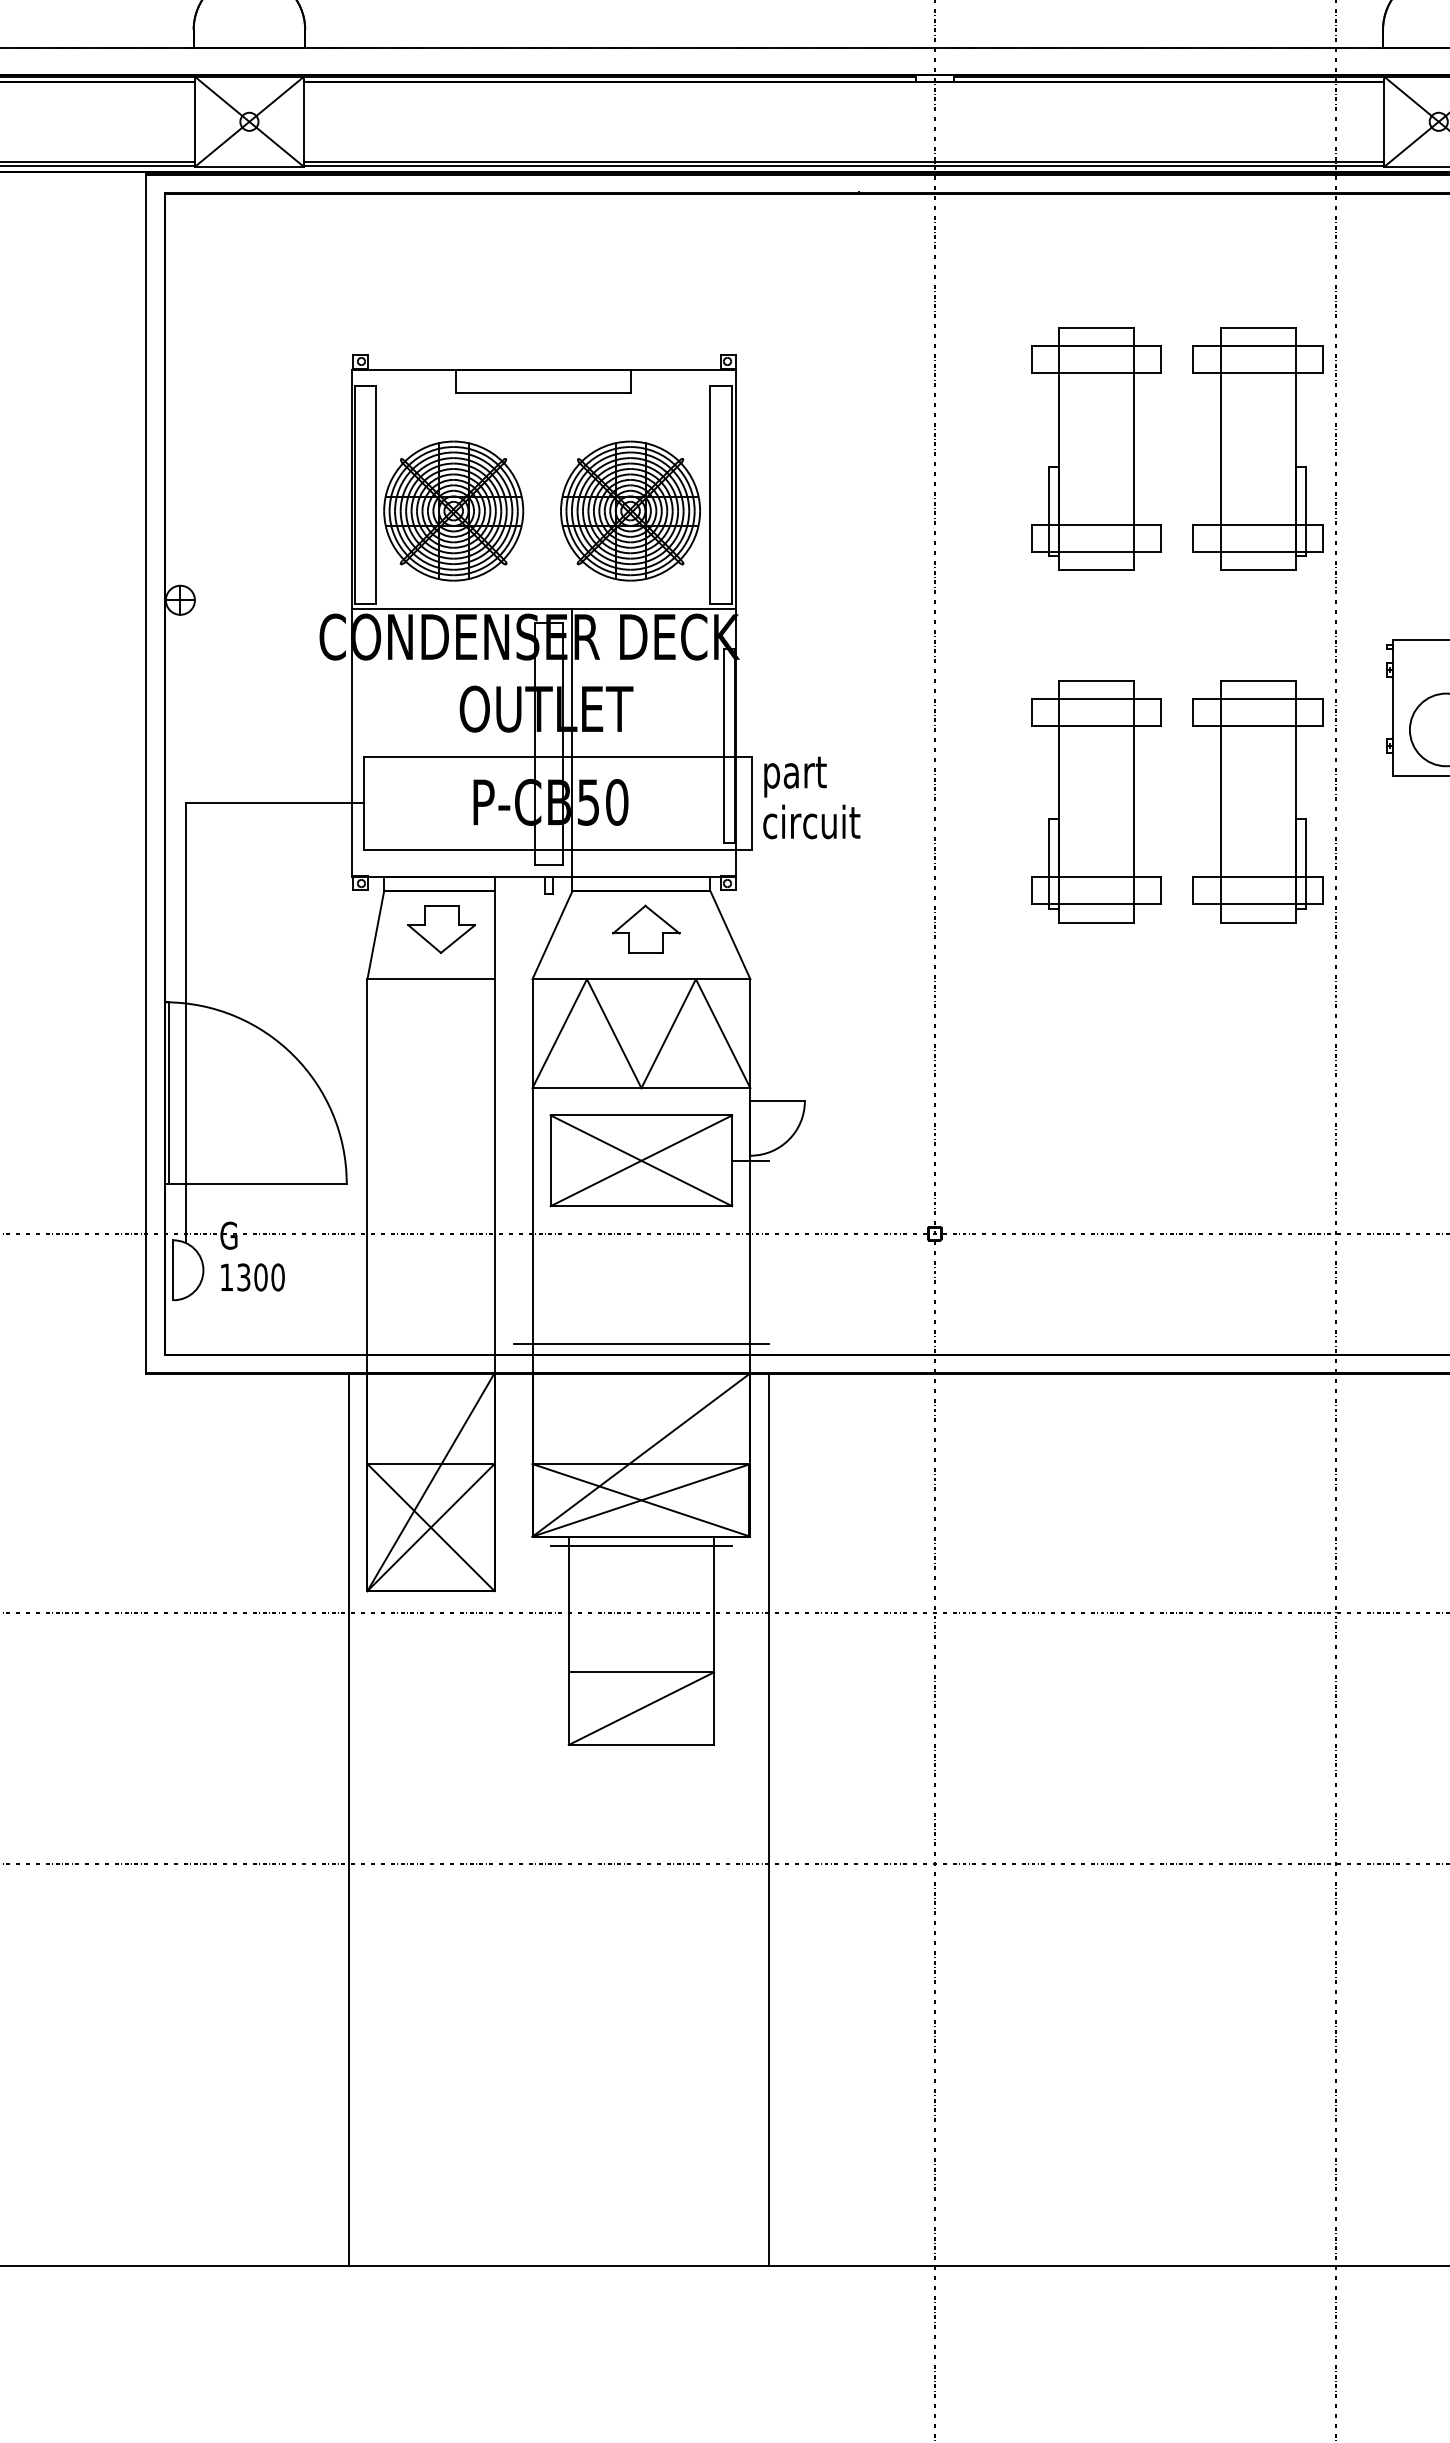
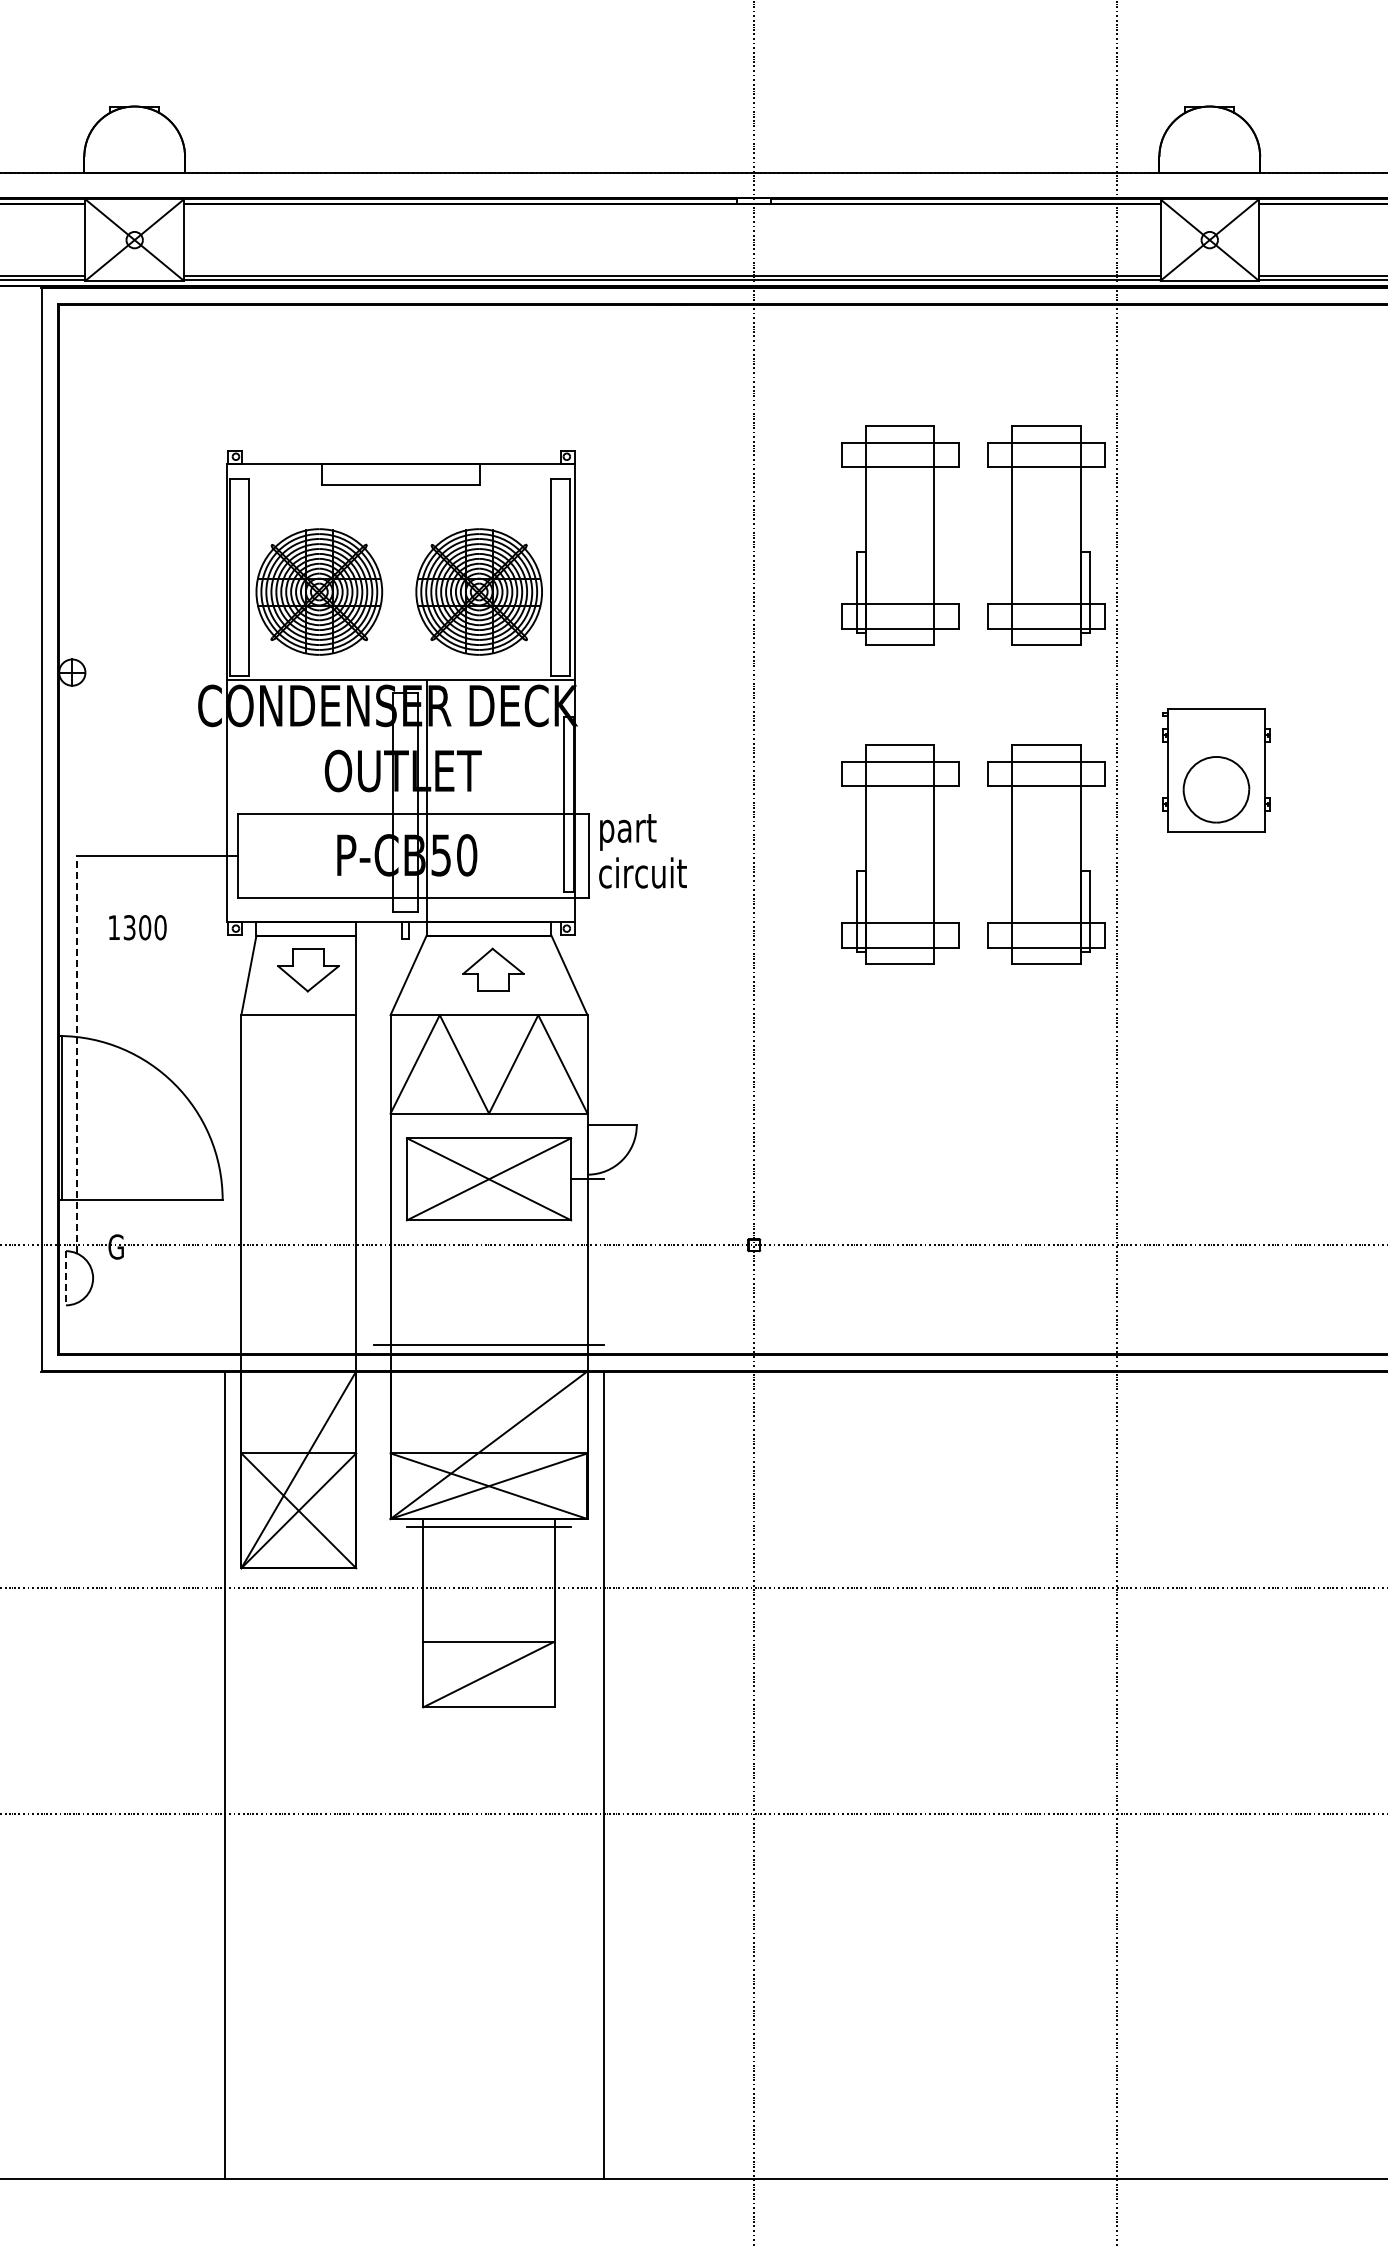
line: (186, 1022) -> (77, 1054), solid -> dashed
line: (173, 1270) -> (66, 1278), solid -> dashed
text: (252, 1277) -> (137, 927), moved

